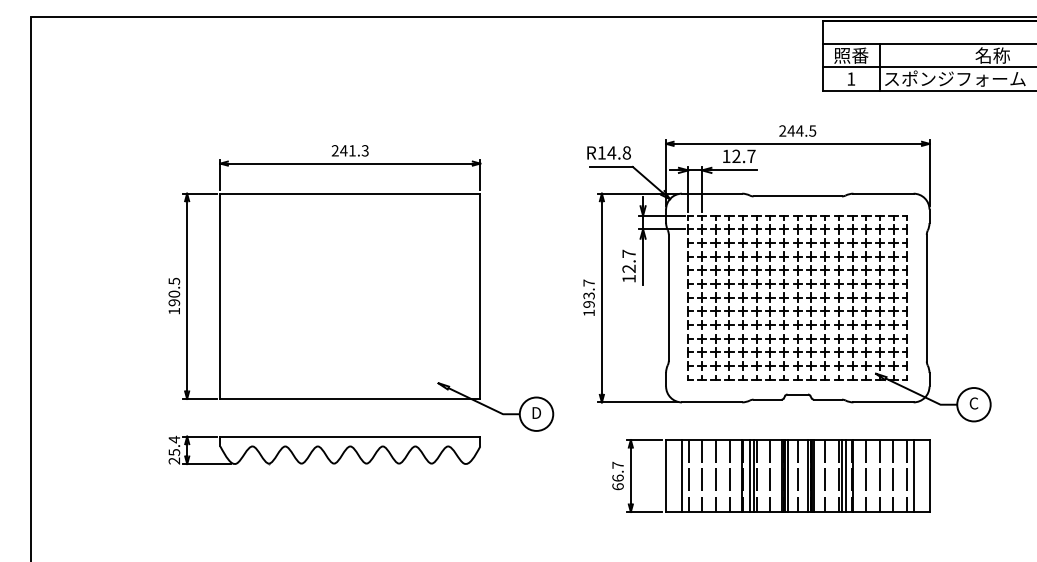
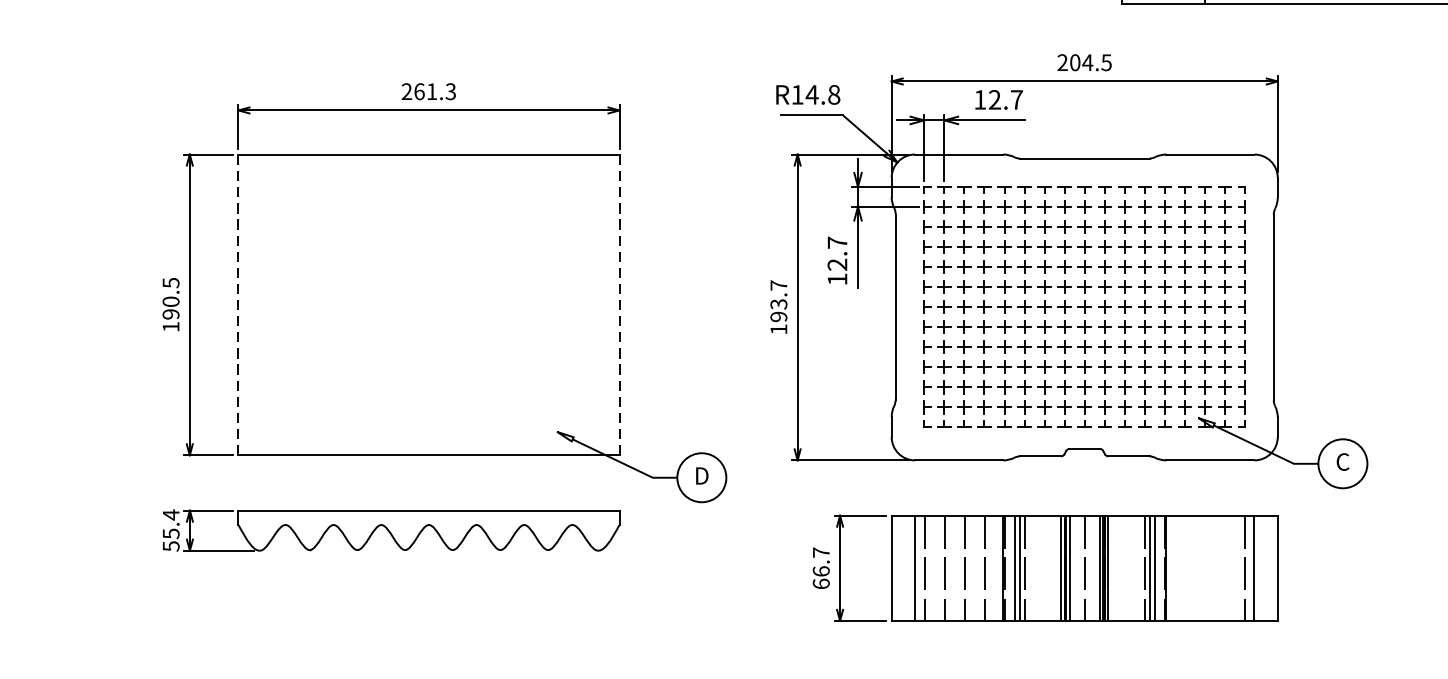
text: (791, 130) -> (1075, 61), 244.5 -> 204.5
text: (343, 150) -> (418, 91), 241.3 -> 261.3
line: (220, 296) -> (238, 305), solid -> dashed
line: (480, 296) -> (619, 305), solid -> dashed
text: (174, 460) -> (171, 545), 25.4 -> 55.4
line: (770, 475) -> (1044, 567), removed
line: (825, 475) -> (1125, 567), removed
line: (866, 475) -> (1185, 567), removed
line: (879, 475) -> (1204, 567), removed
line: (893, 475) -> (1224, 567), removed

